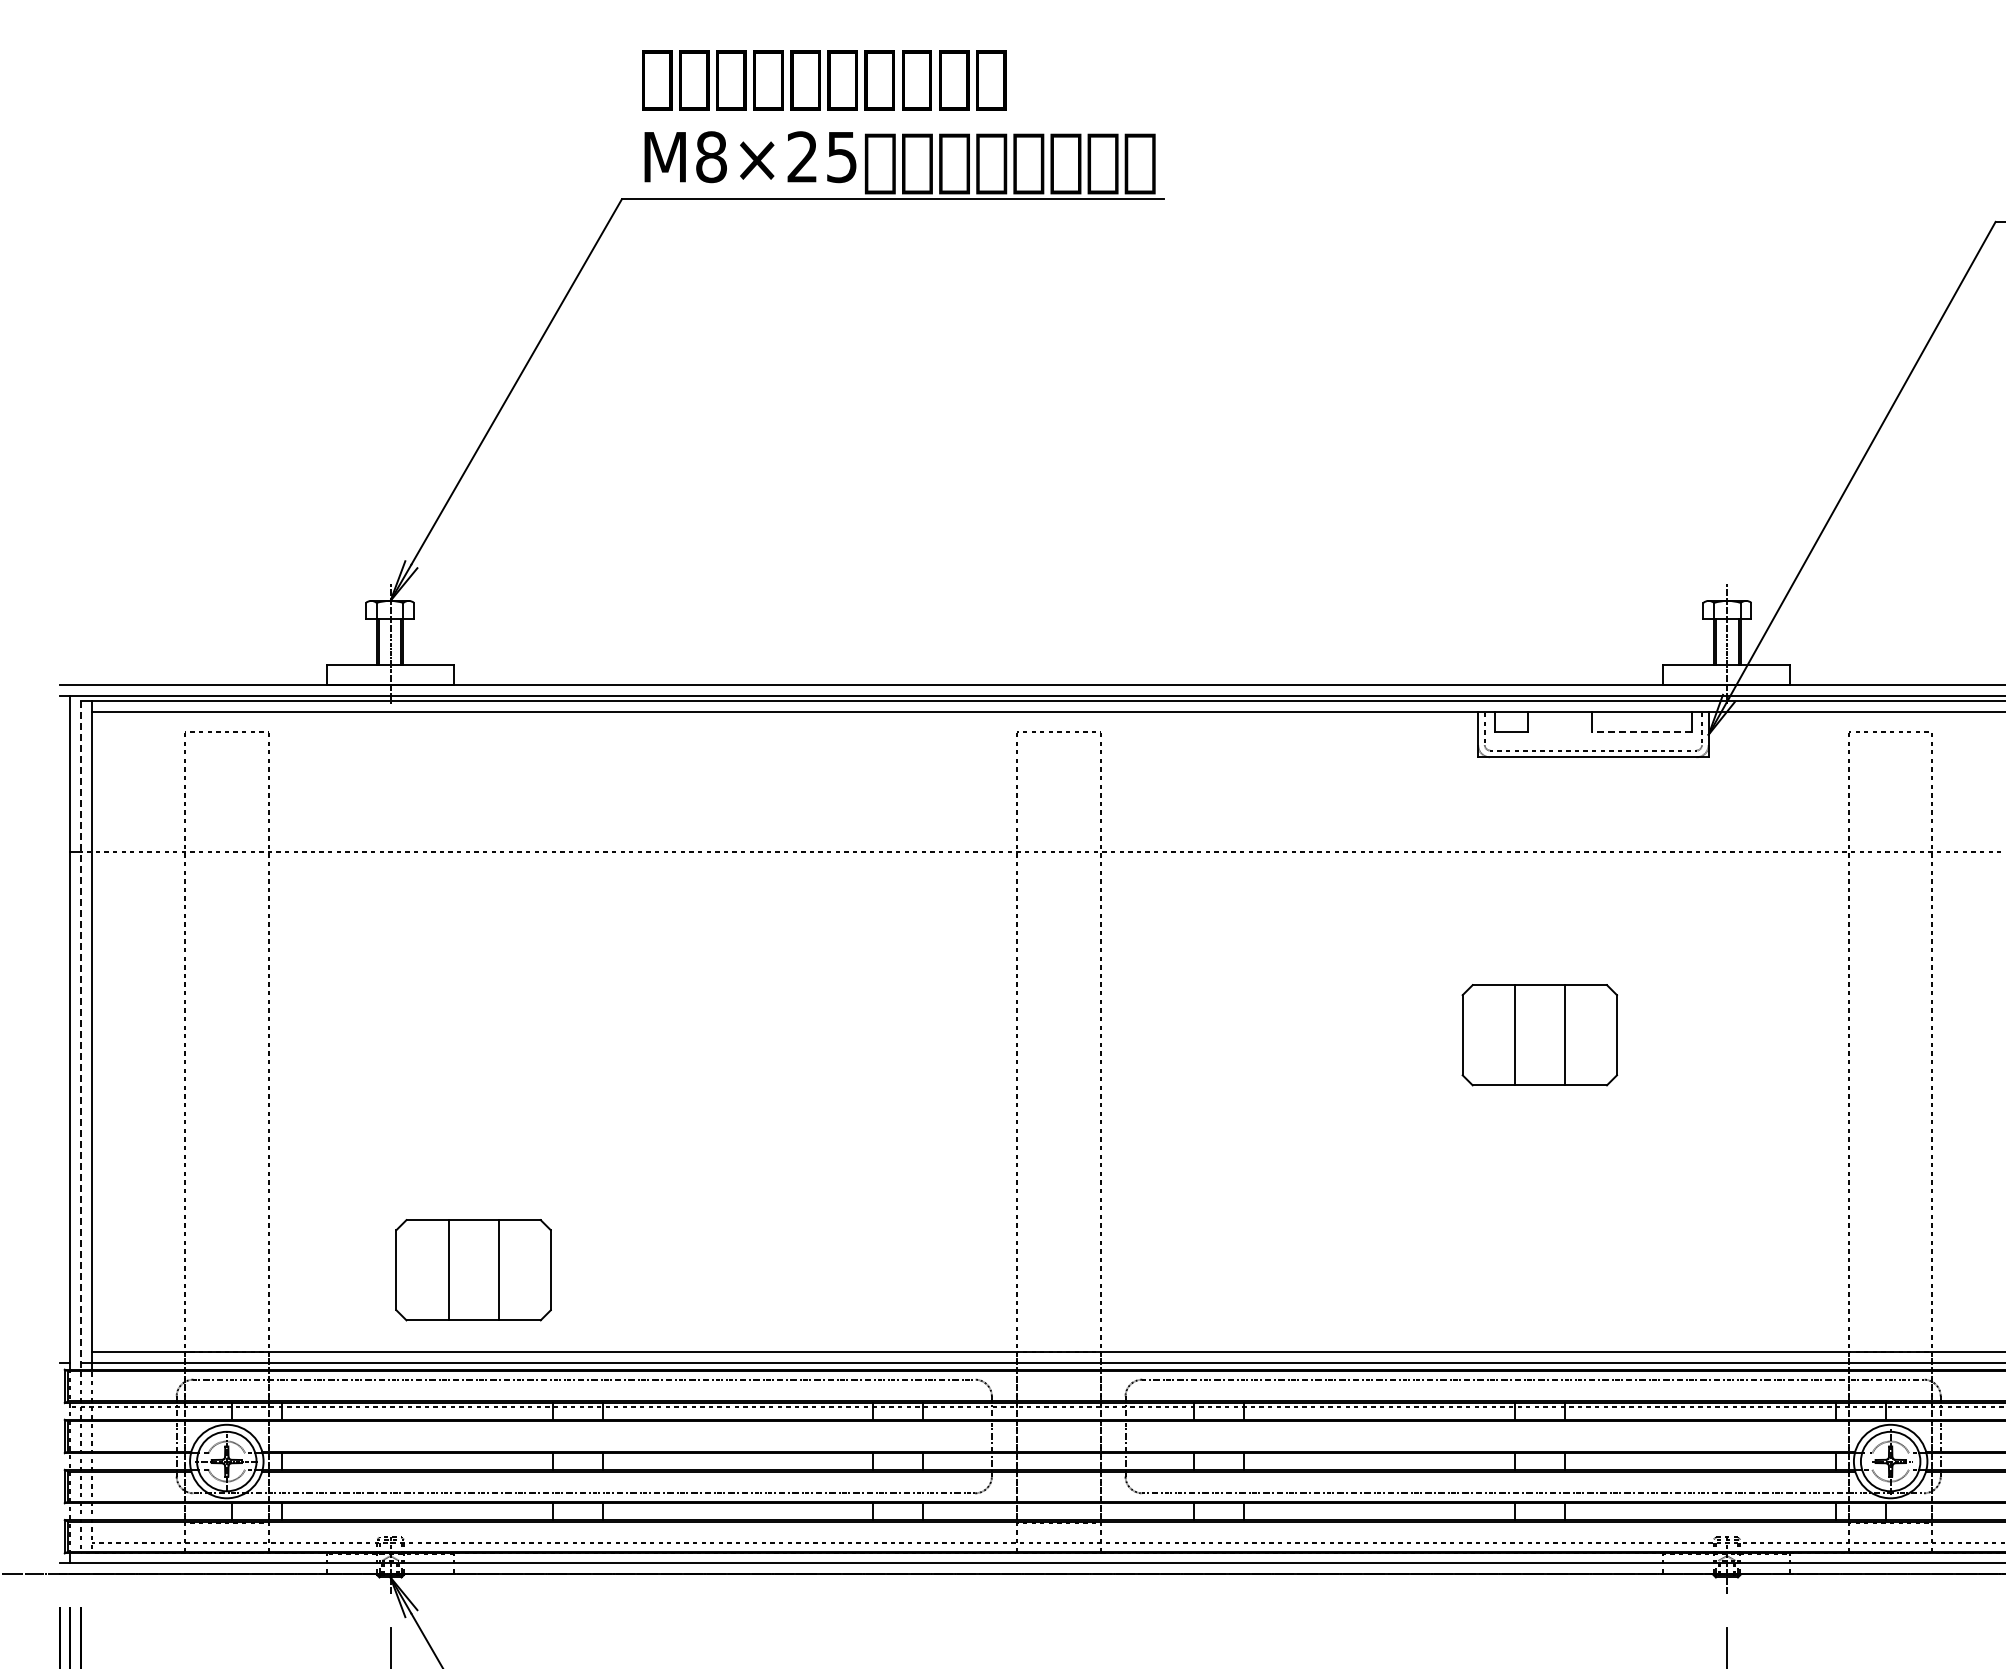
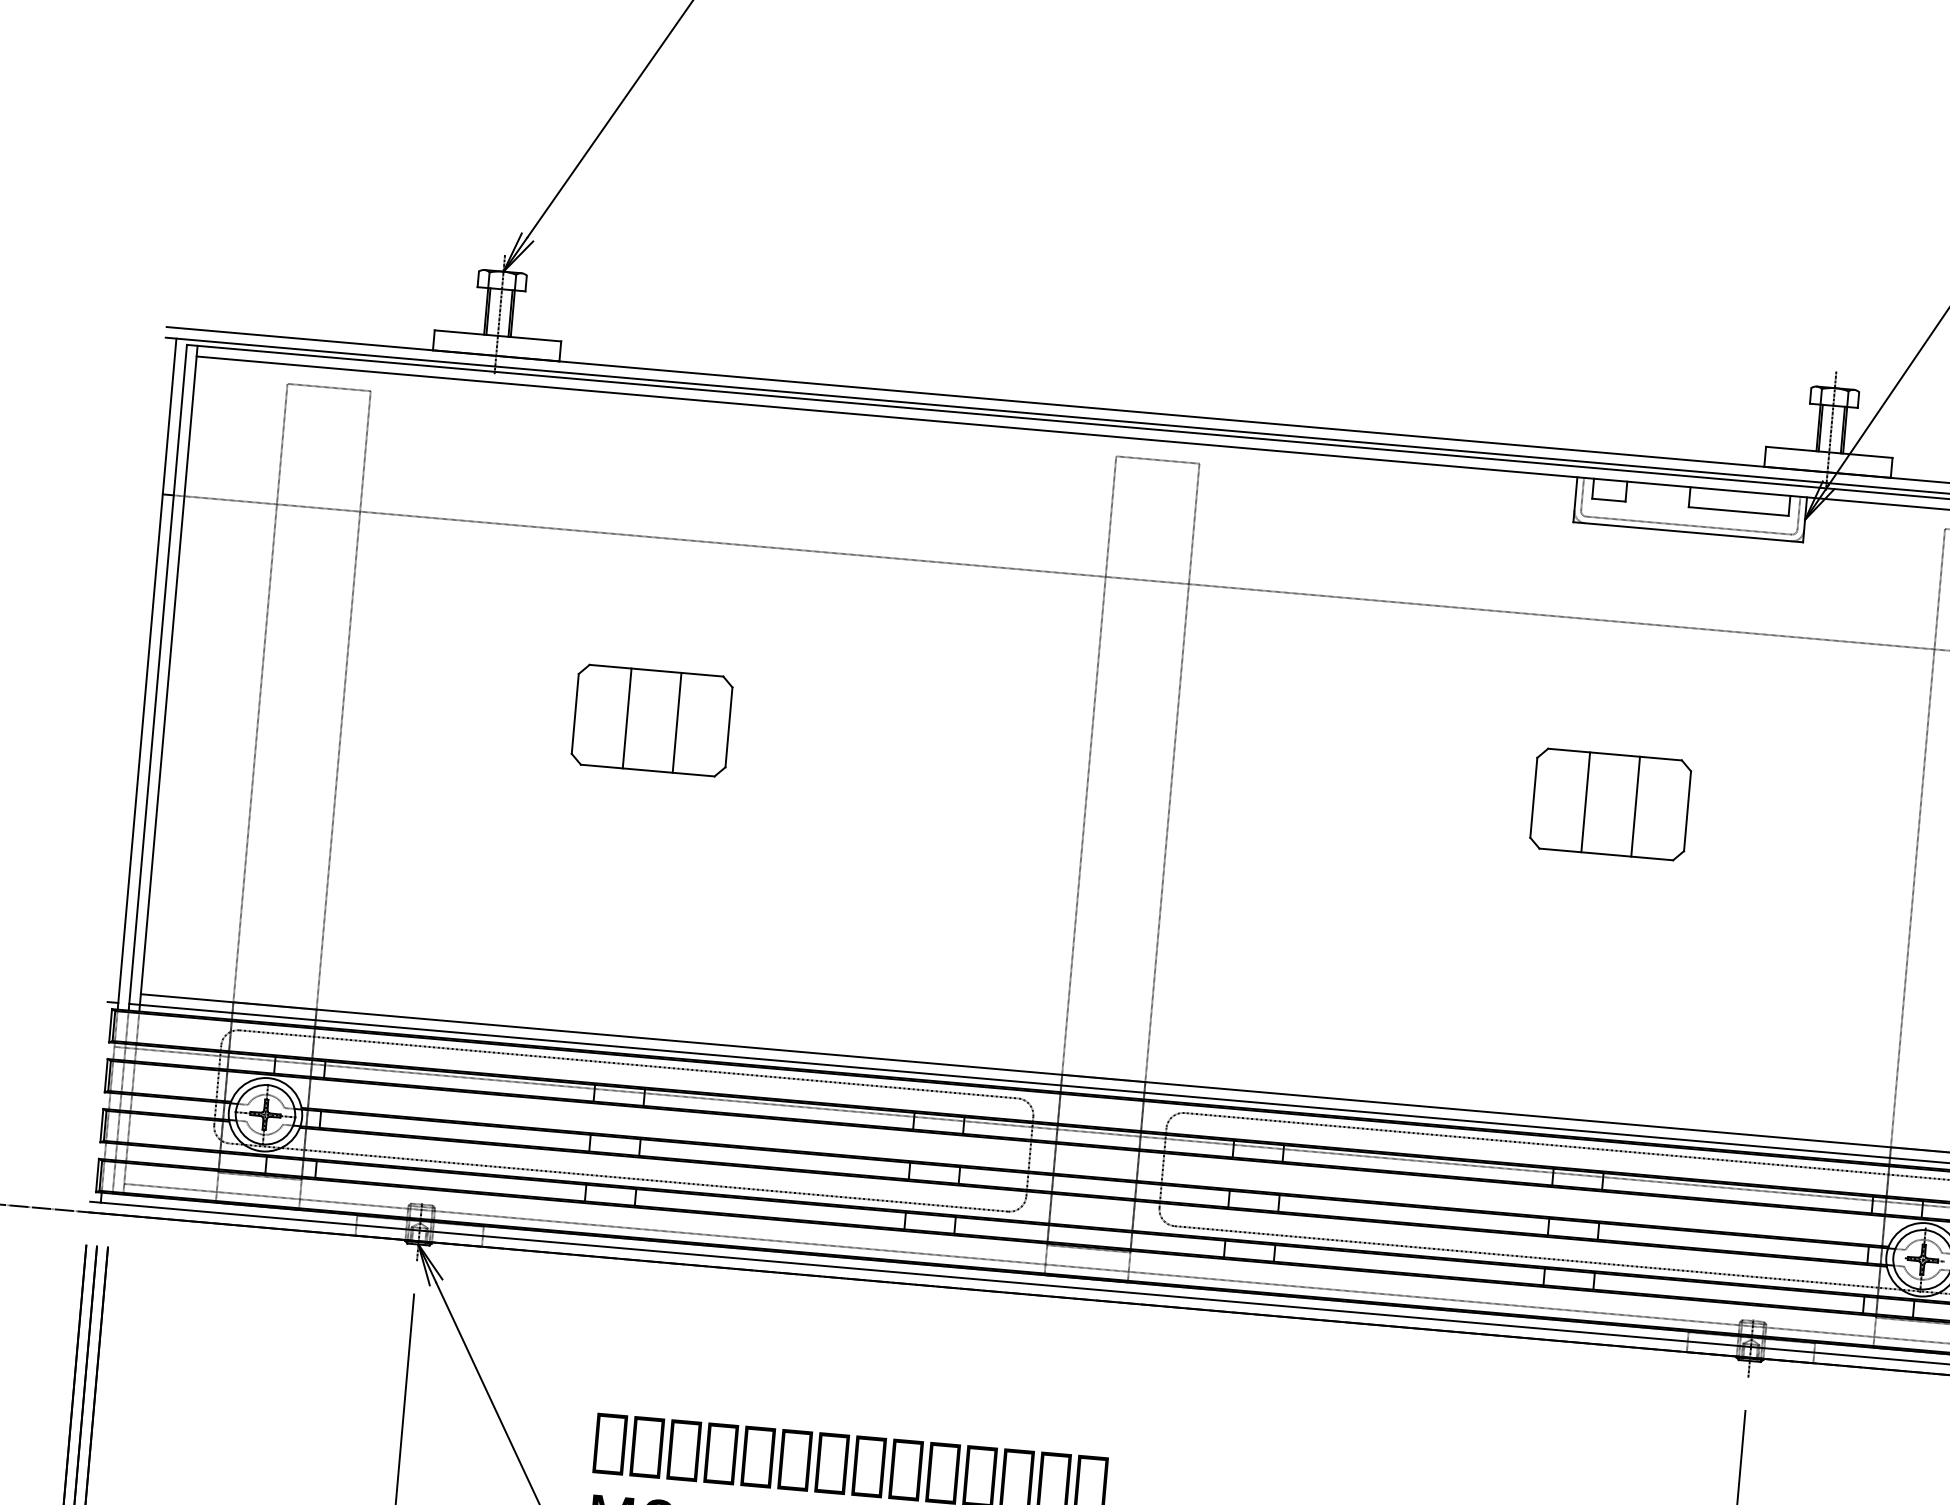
line: (1641, 732) -> (1738, 511), dashed -> solid
line: (81, 1035) -> (157, 677), dashed -> solid
part: (473, 1270) -> (651, 720), moved

